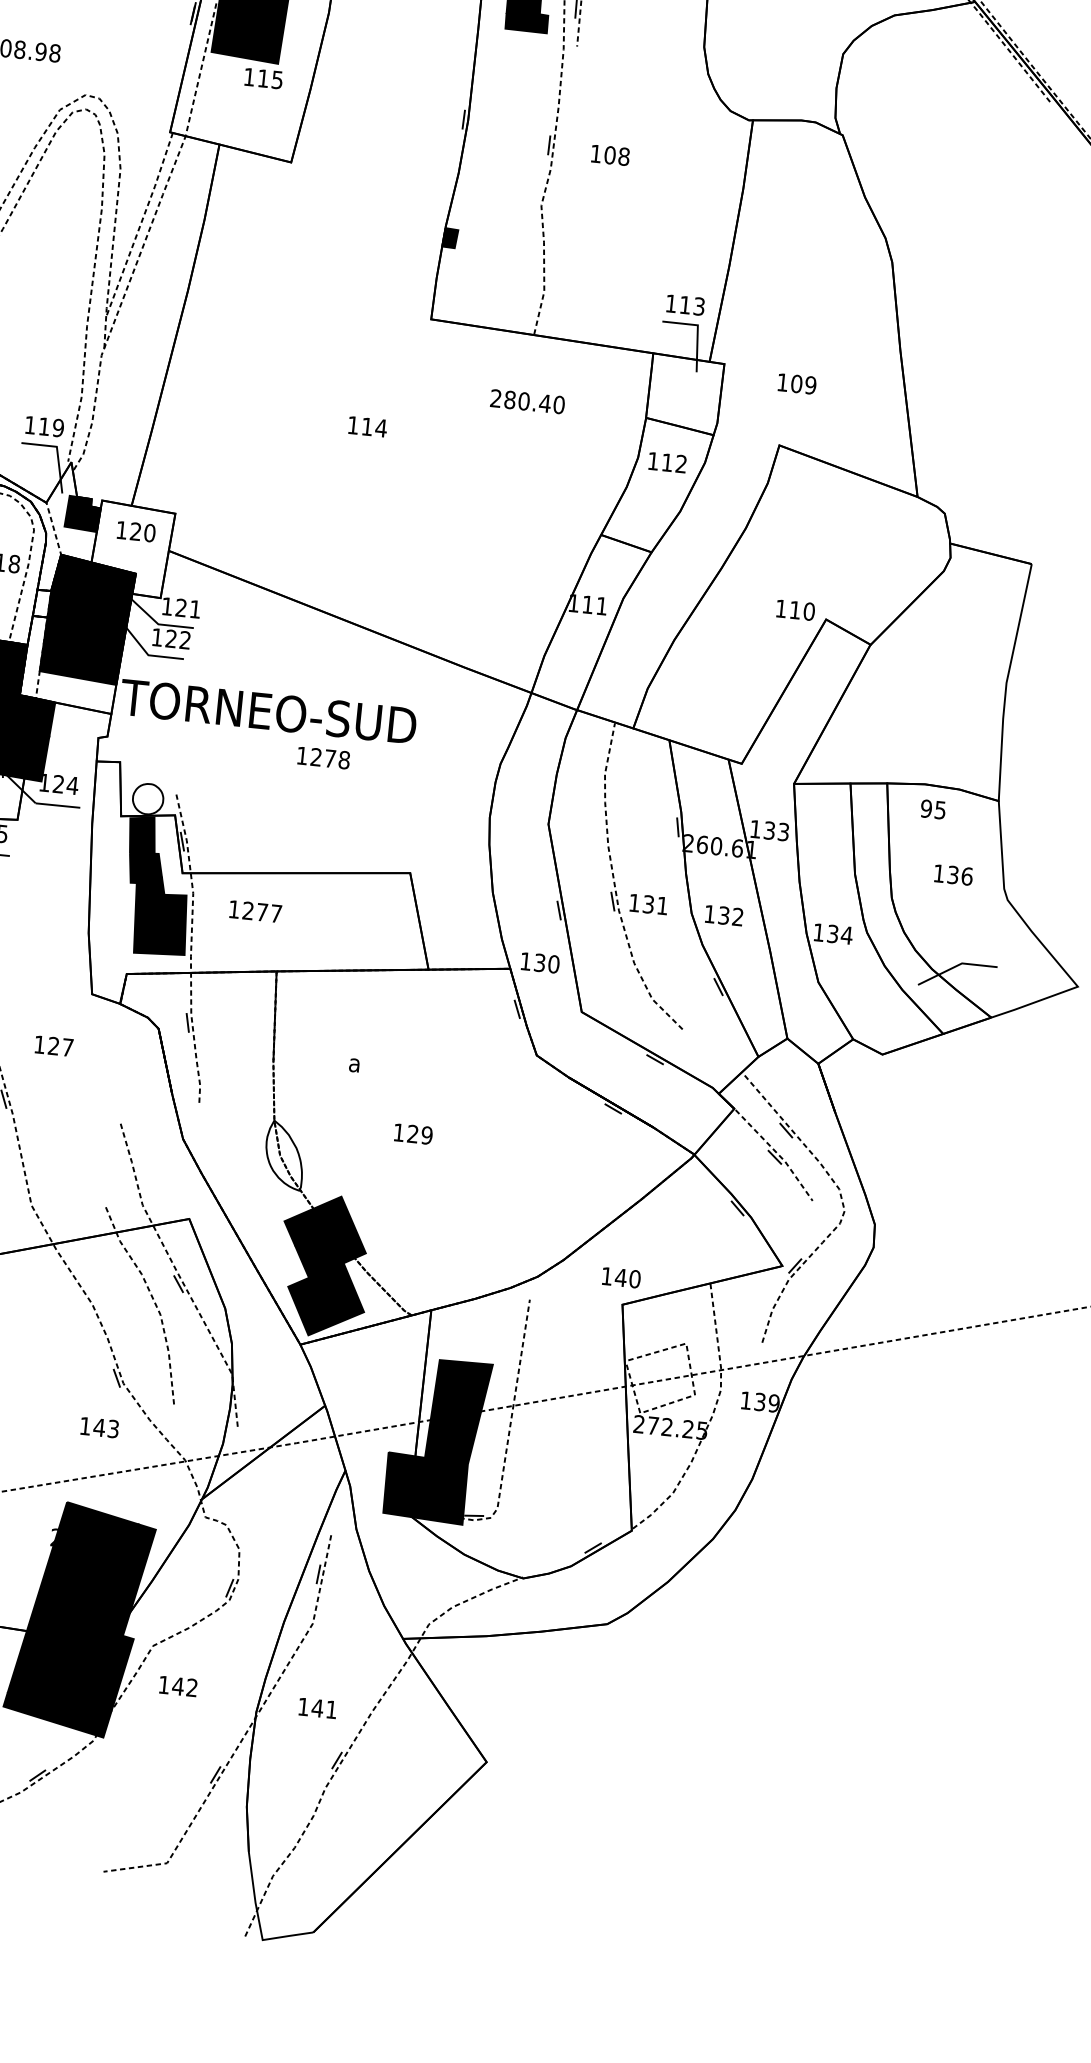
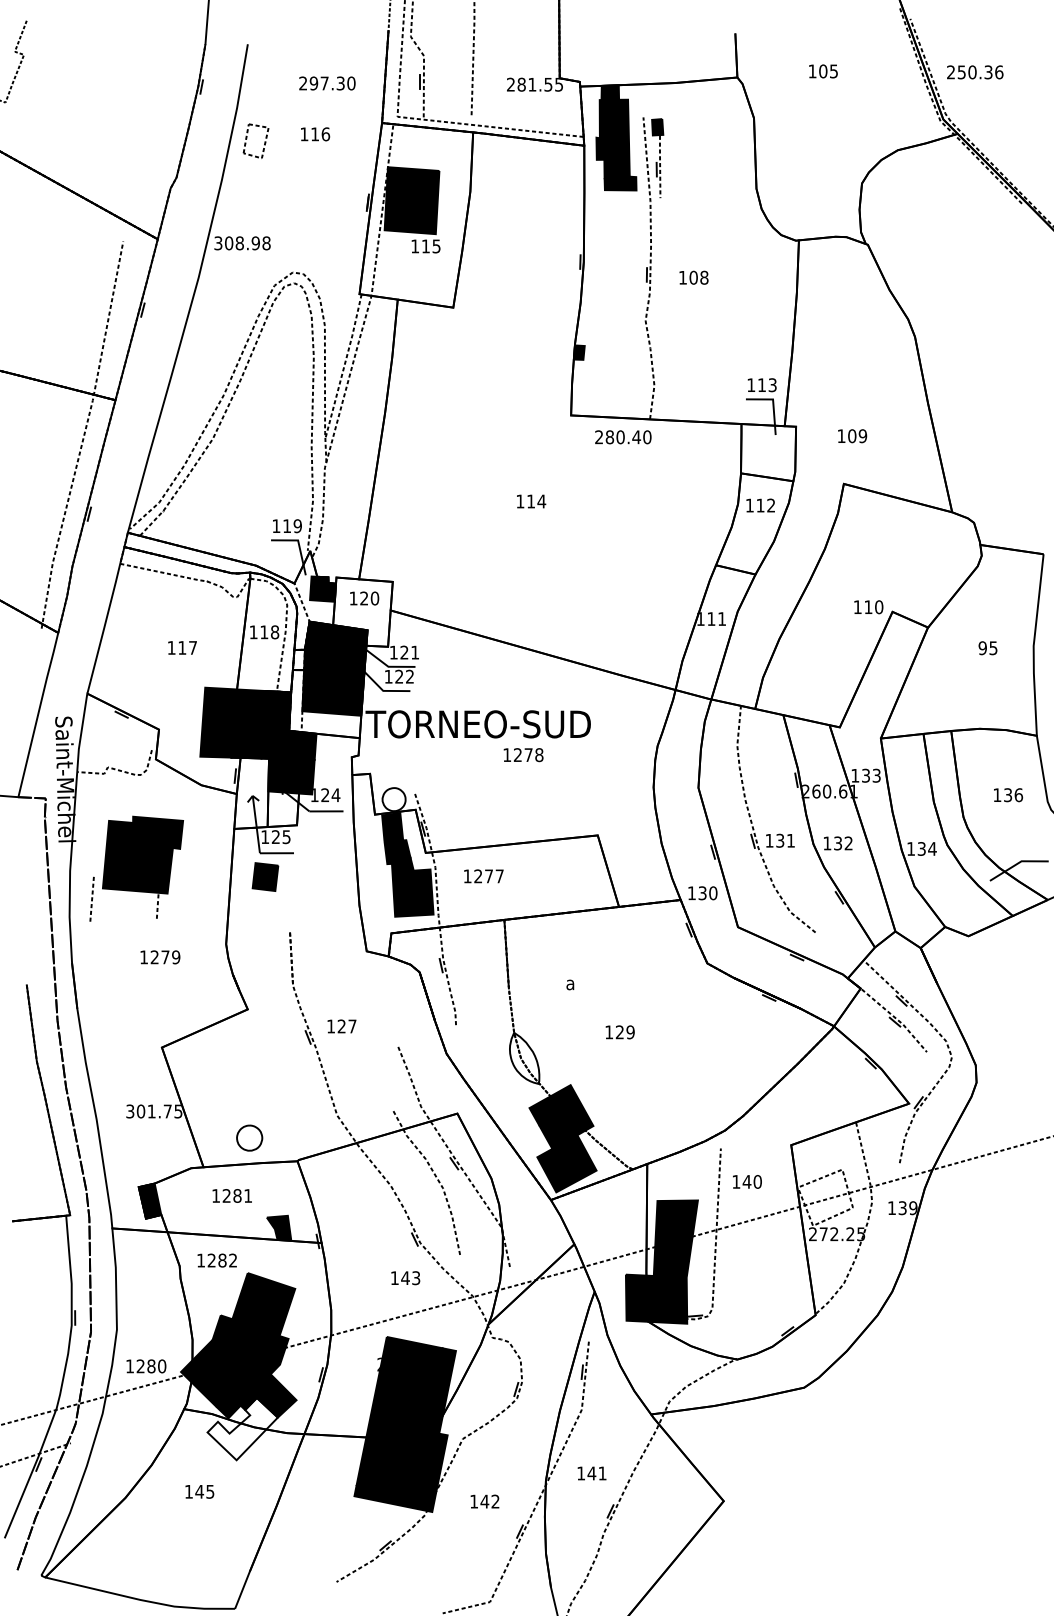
text: (527, 402) -> (623, 437), moved
text: (932, 809) -> (987, 648), moved
text: (53, 1046) -> (341, 1026), moved
text: (621, 1277) -> (747, 1181), moved
text: (177, 1686) -> (484, 1501), moved

